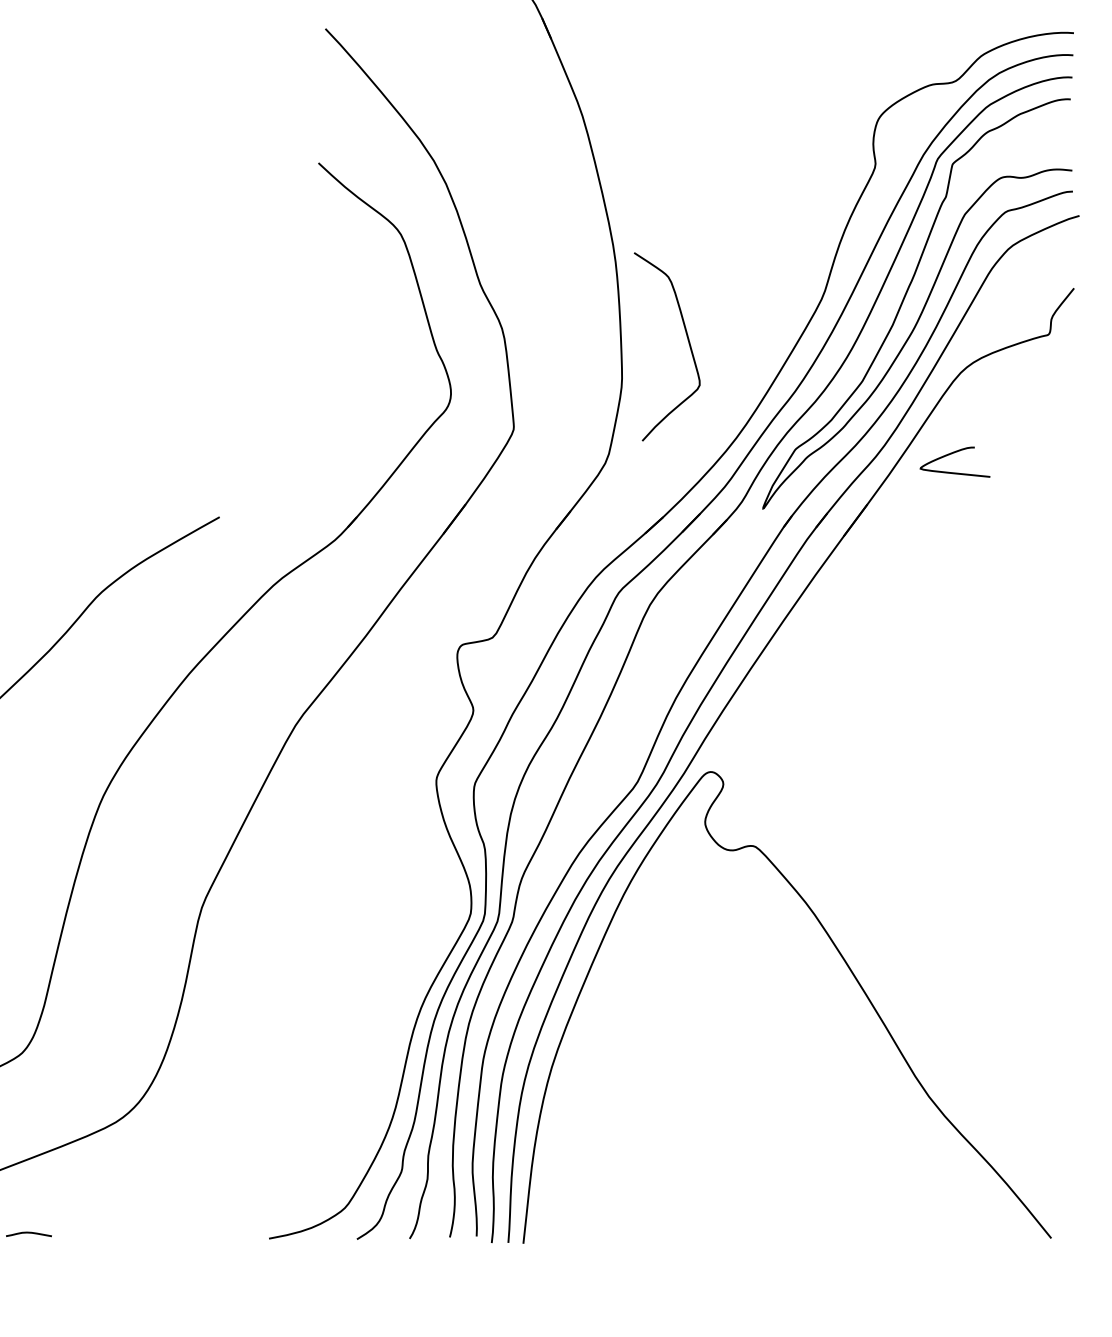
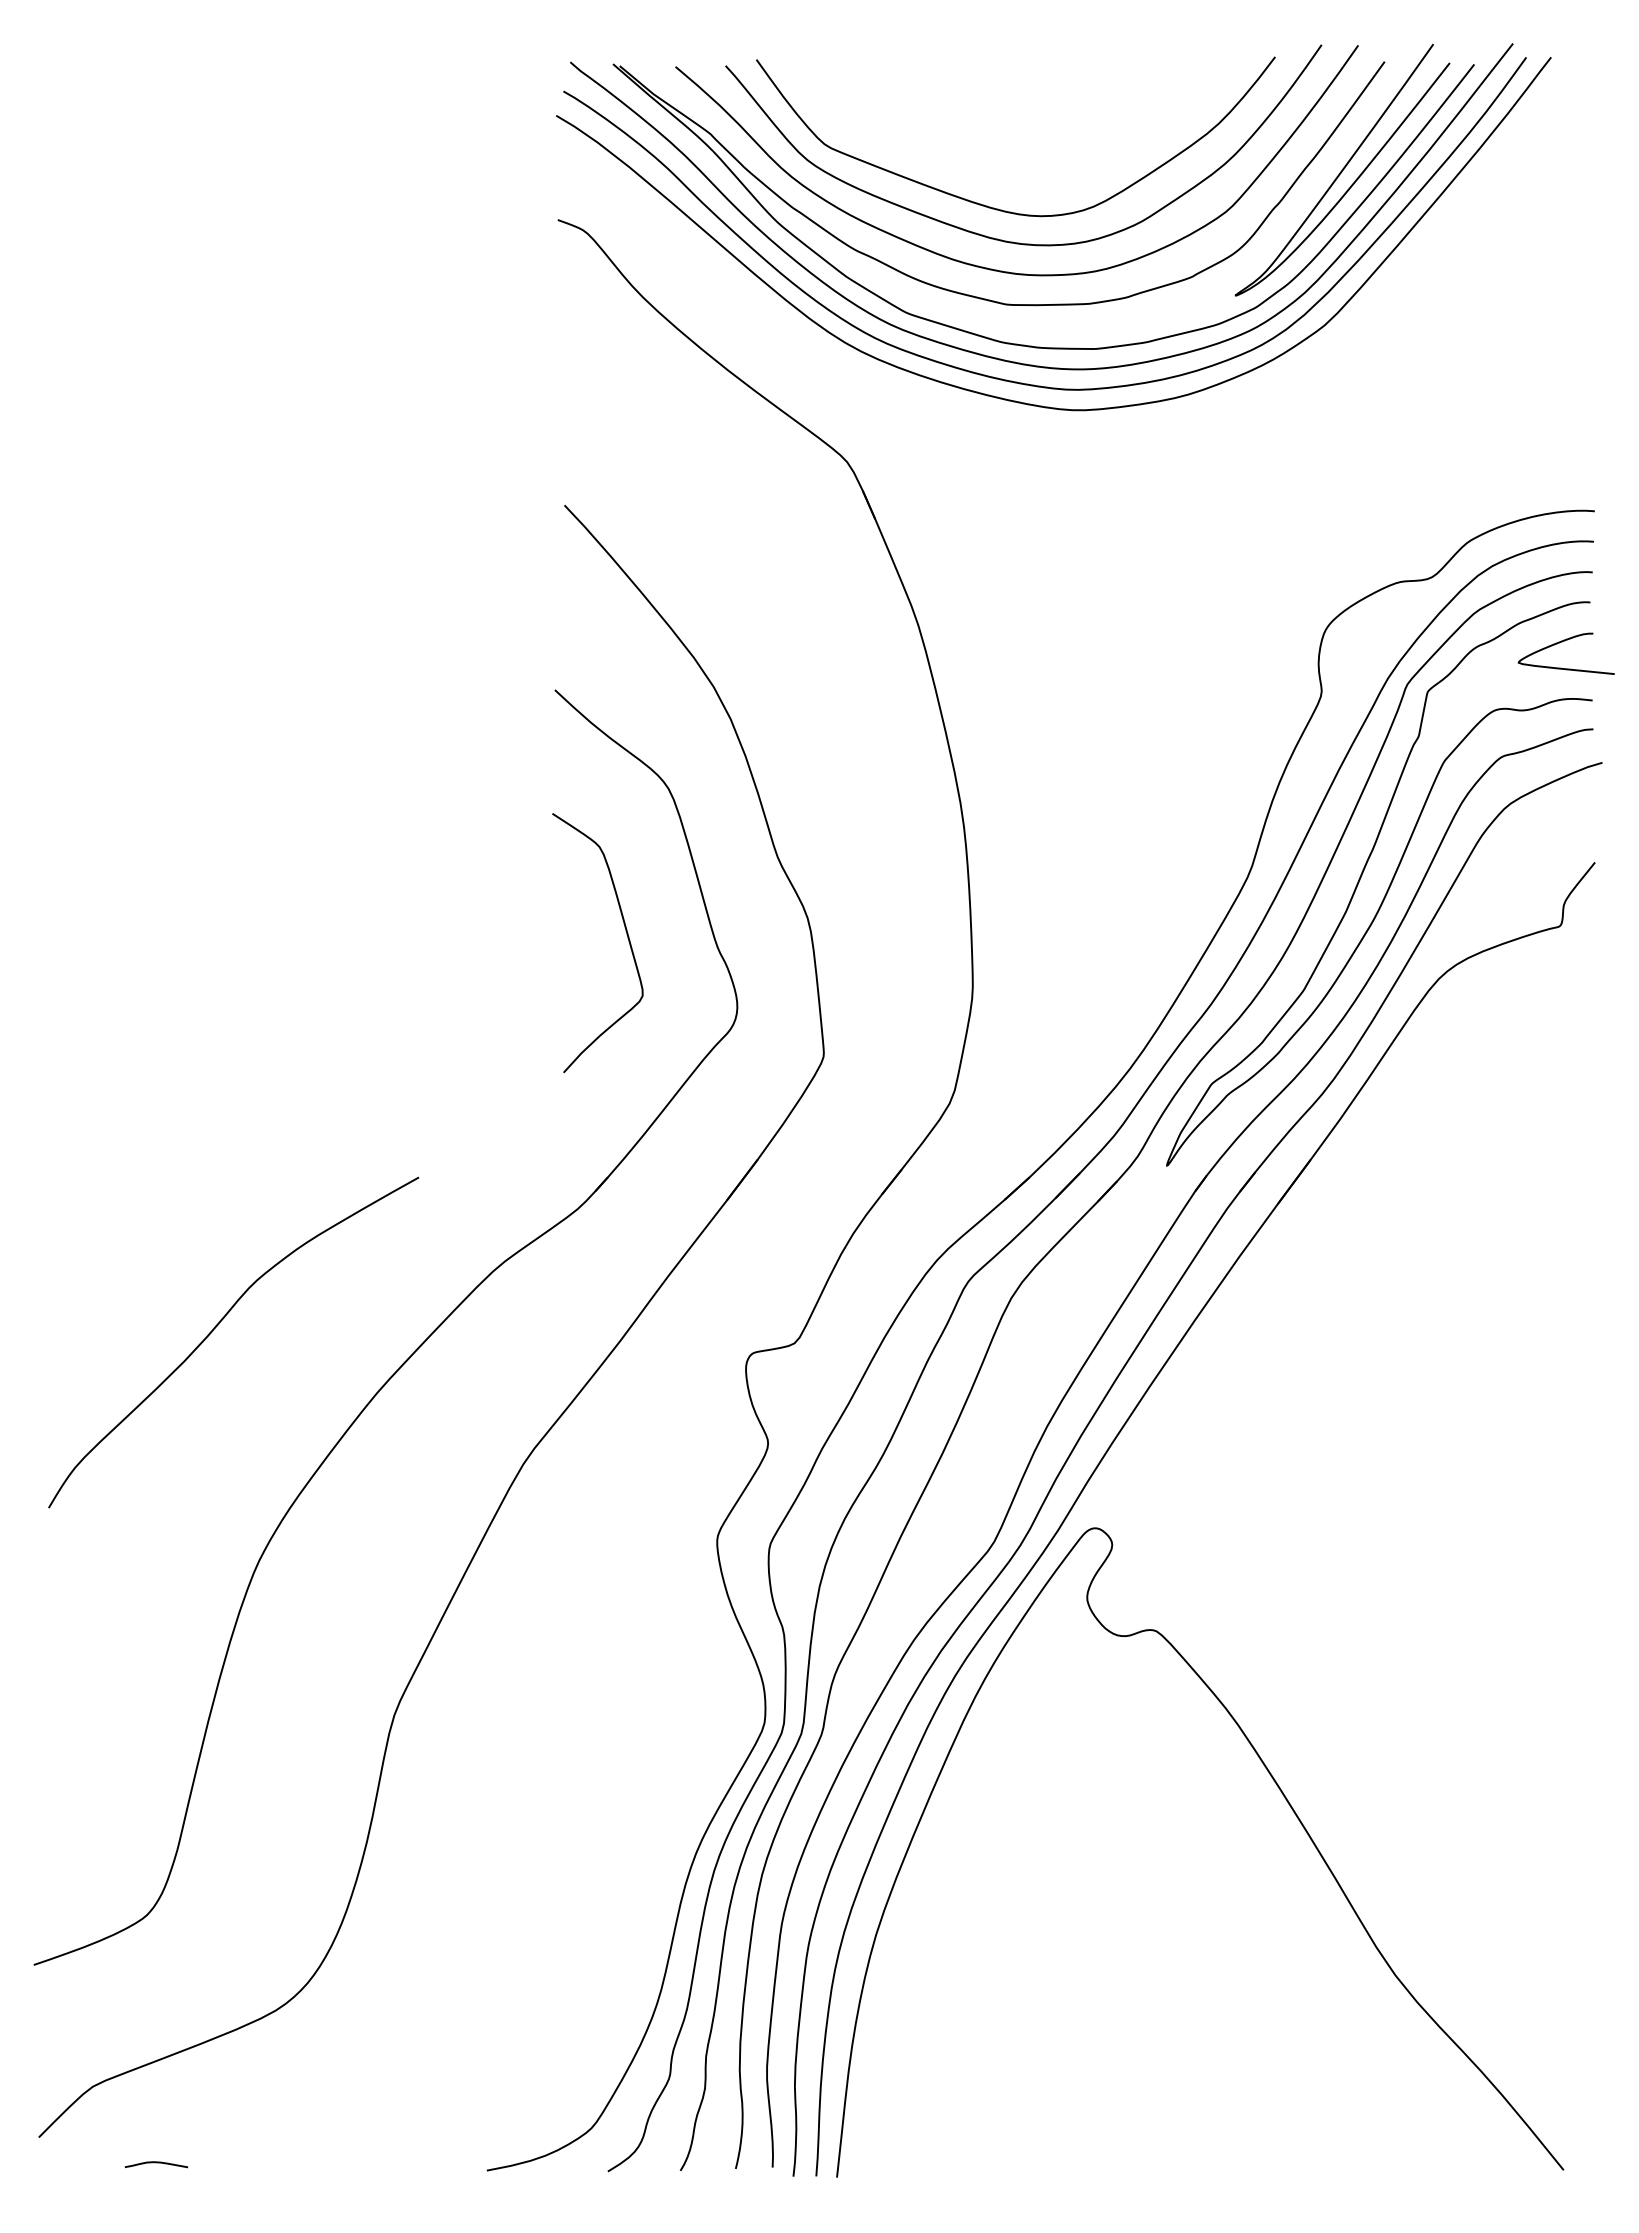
curve: (687, 340) -> (626, 934), moved
curve: (952, 453) -> (1562, 642), moved

